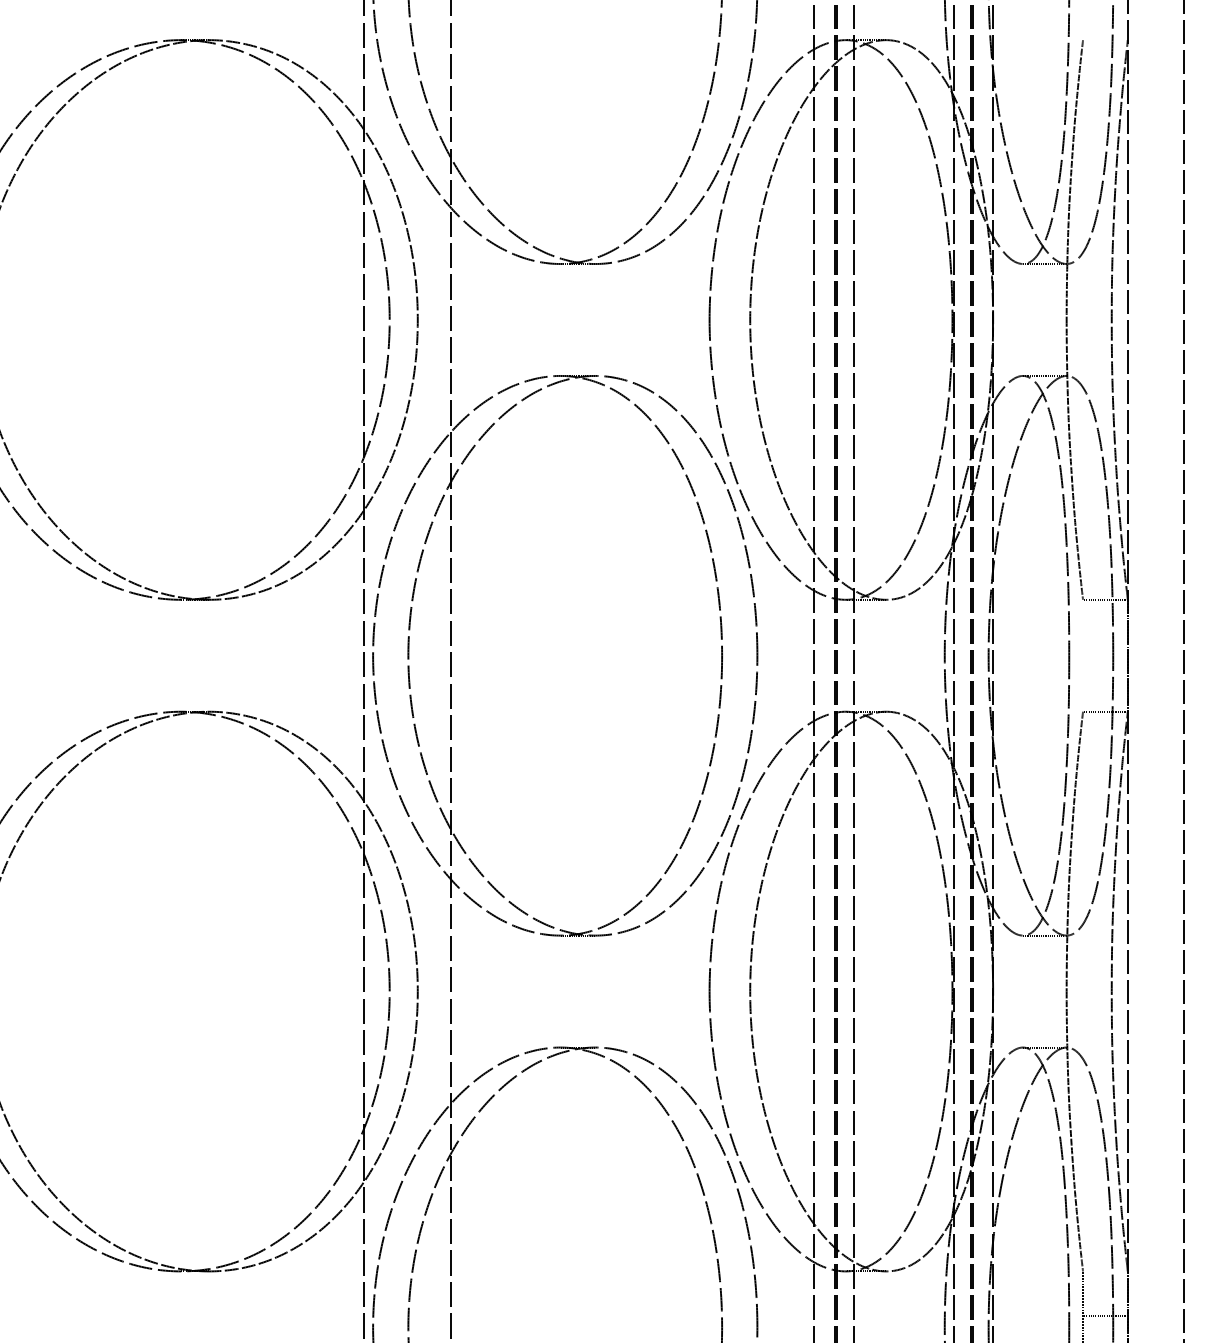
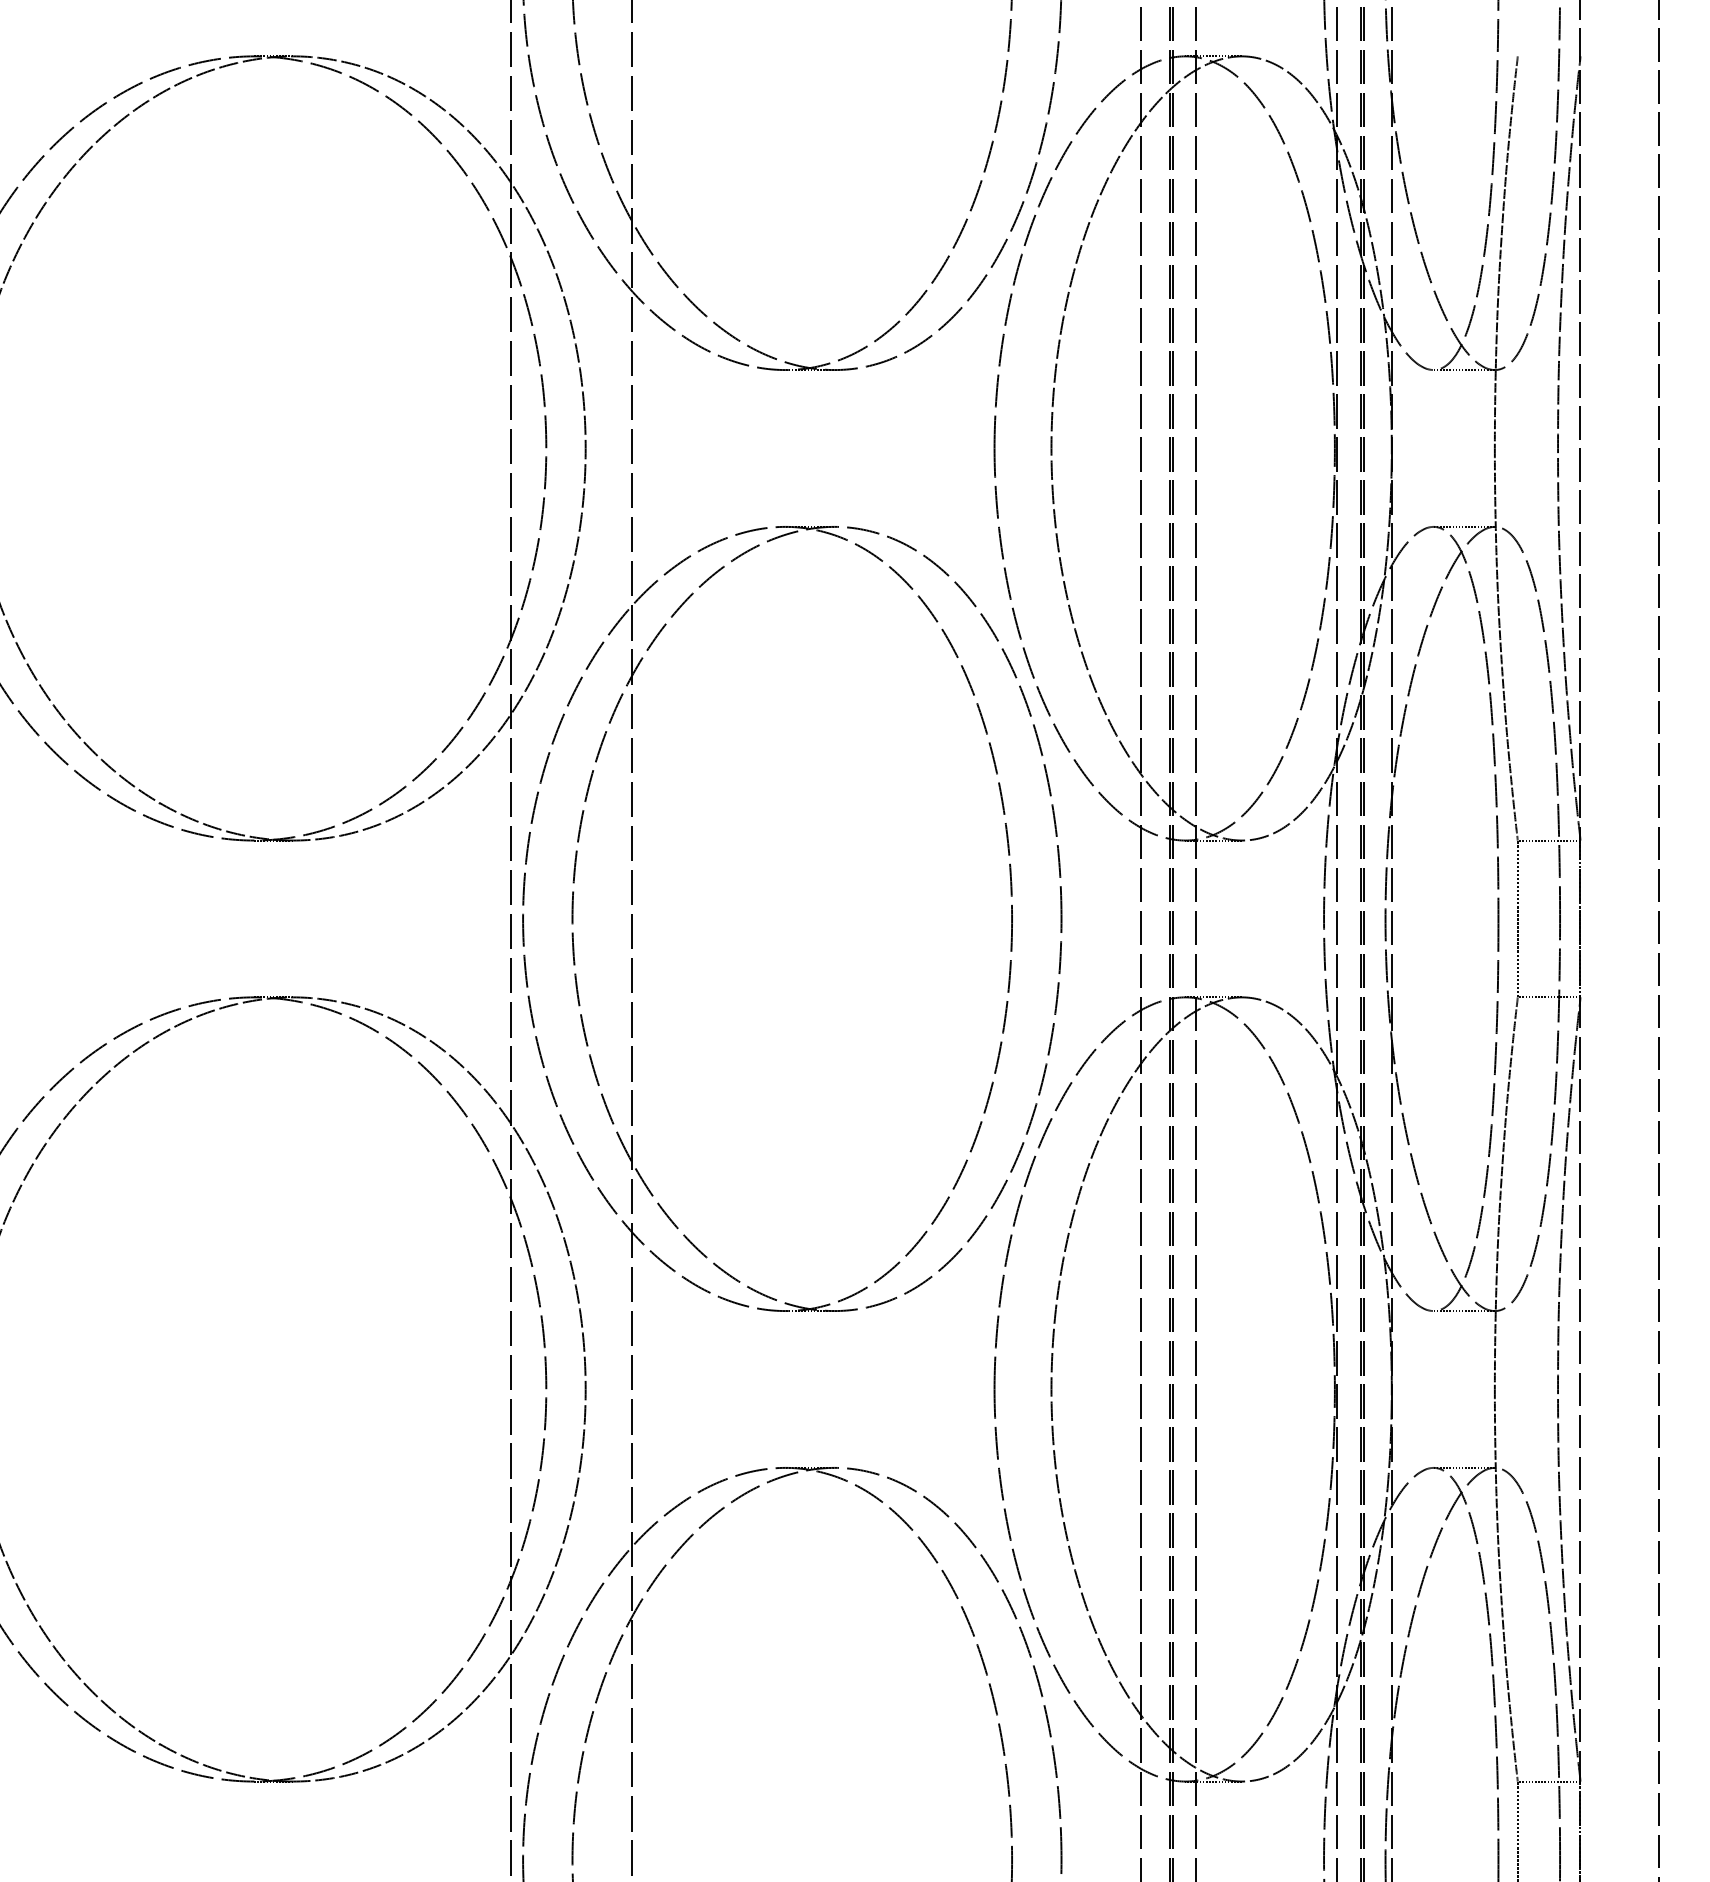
line: (1082, 655) -> (1517, 918), added
line: (1104, 1316) -> (1548, 1781), moved

